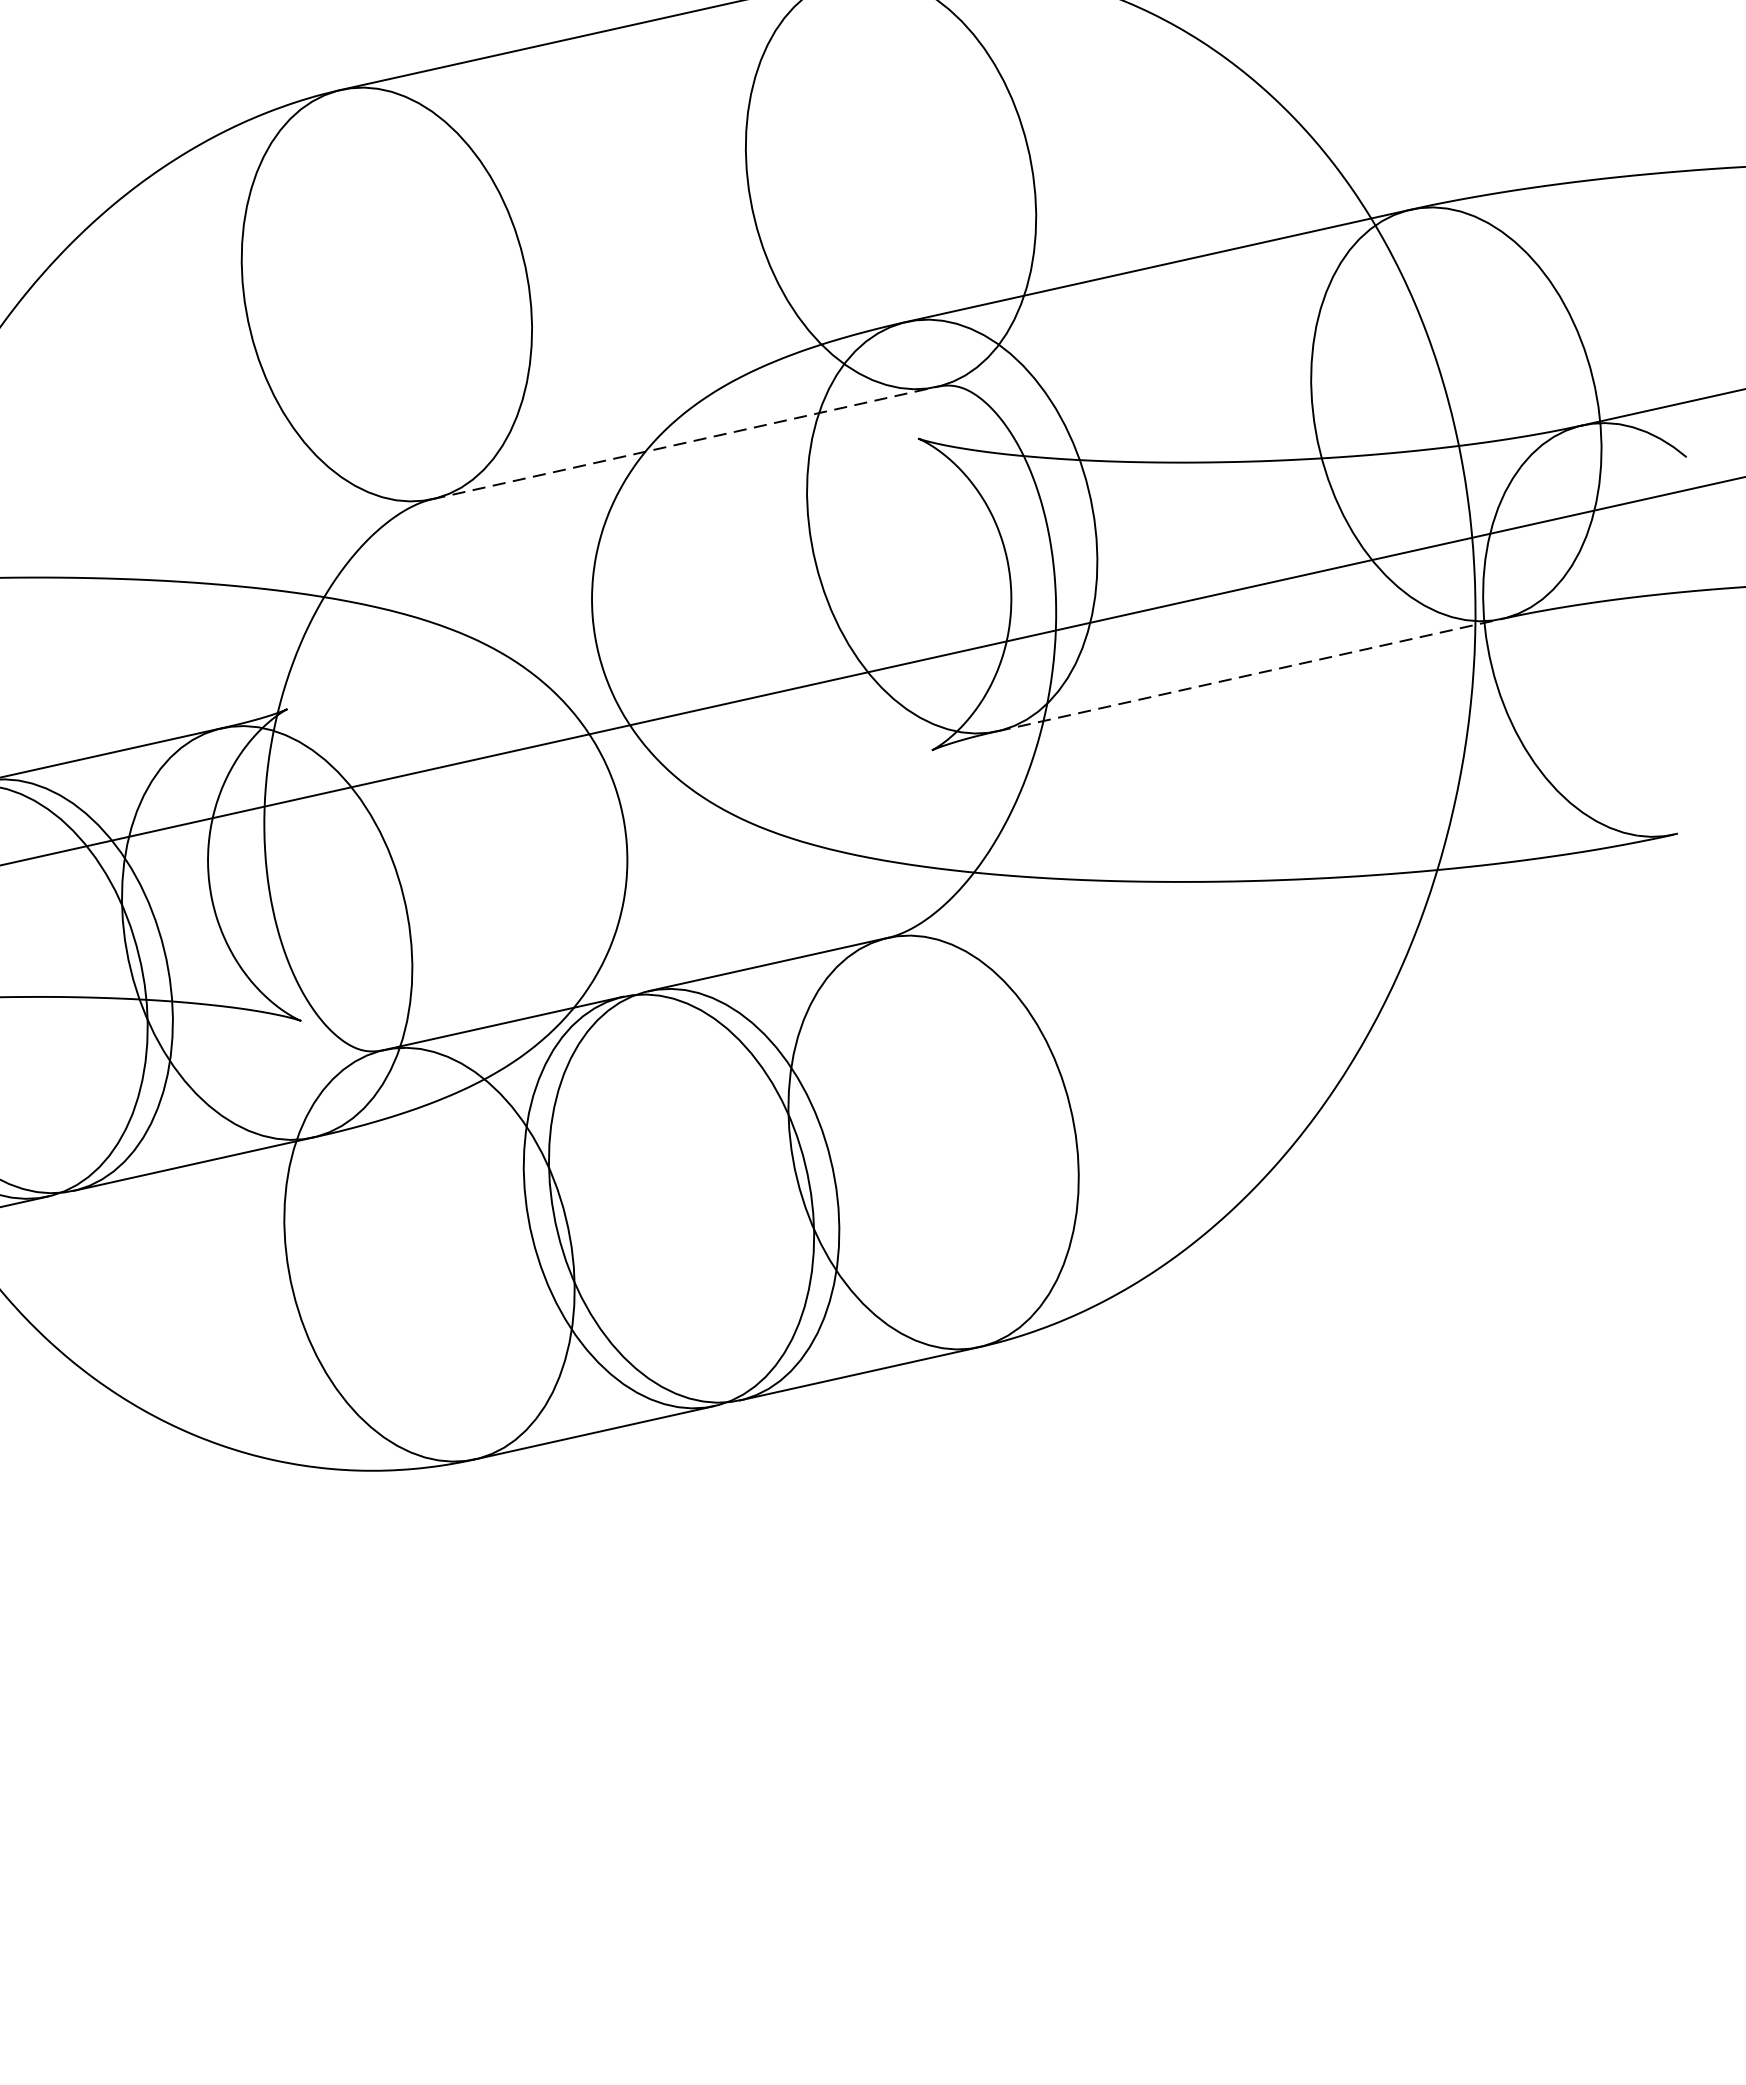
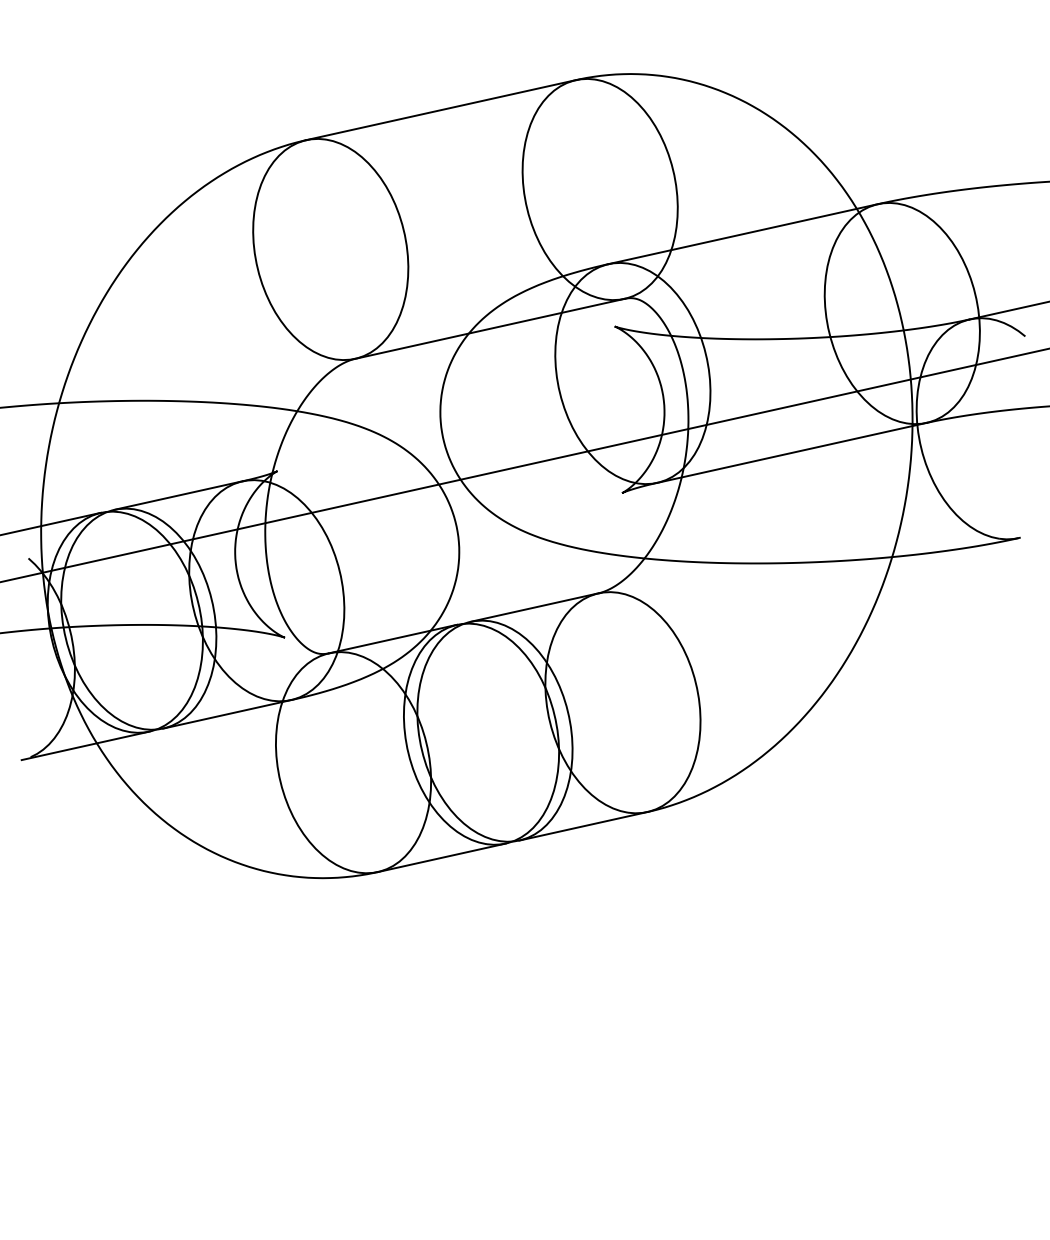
line: (685, 442) -> (490, 328), dashed -> solid
line: (1250, 674) -> (792, 452), dashed -> solid

